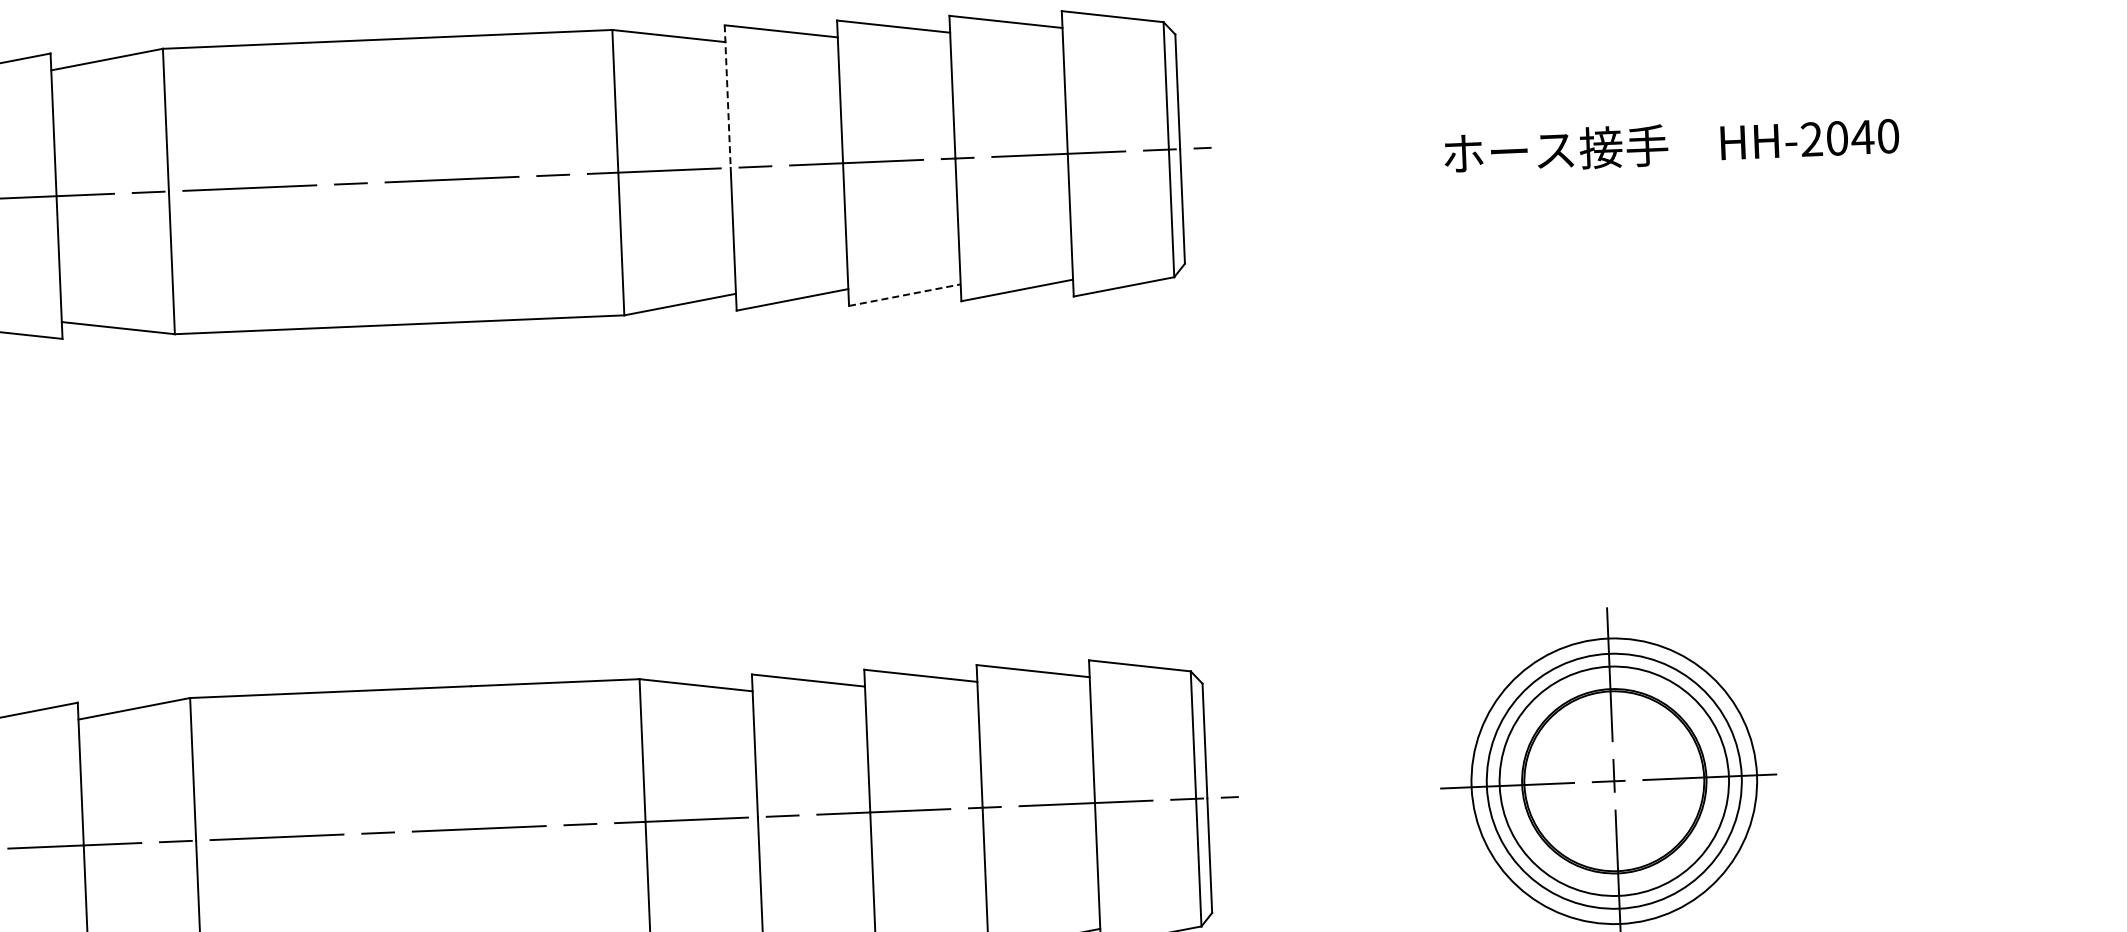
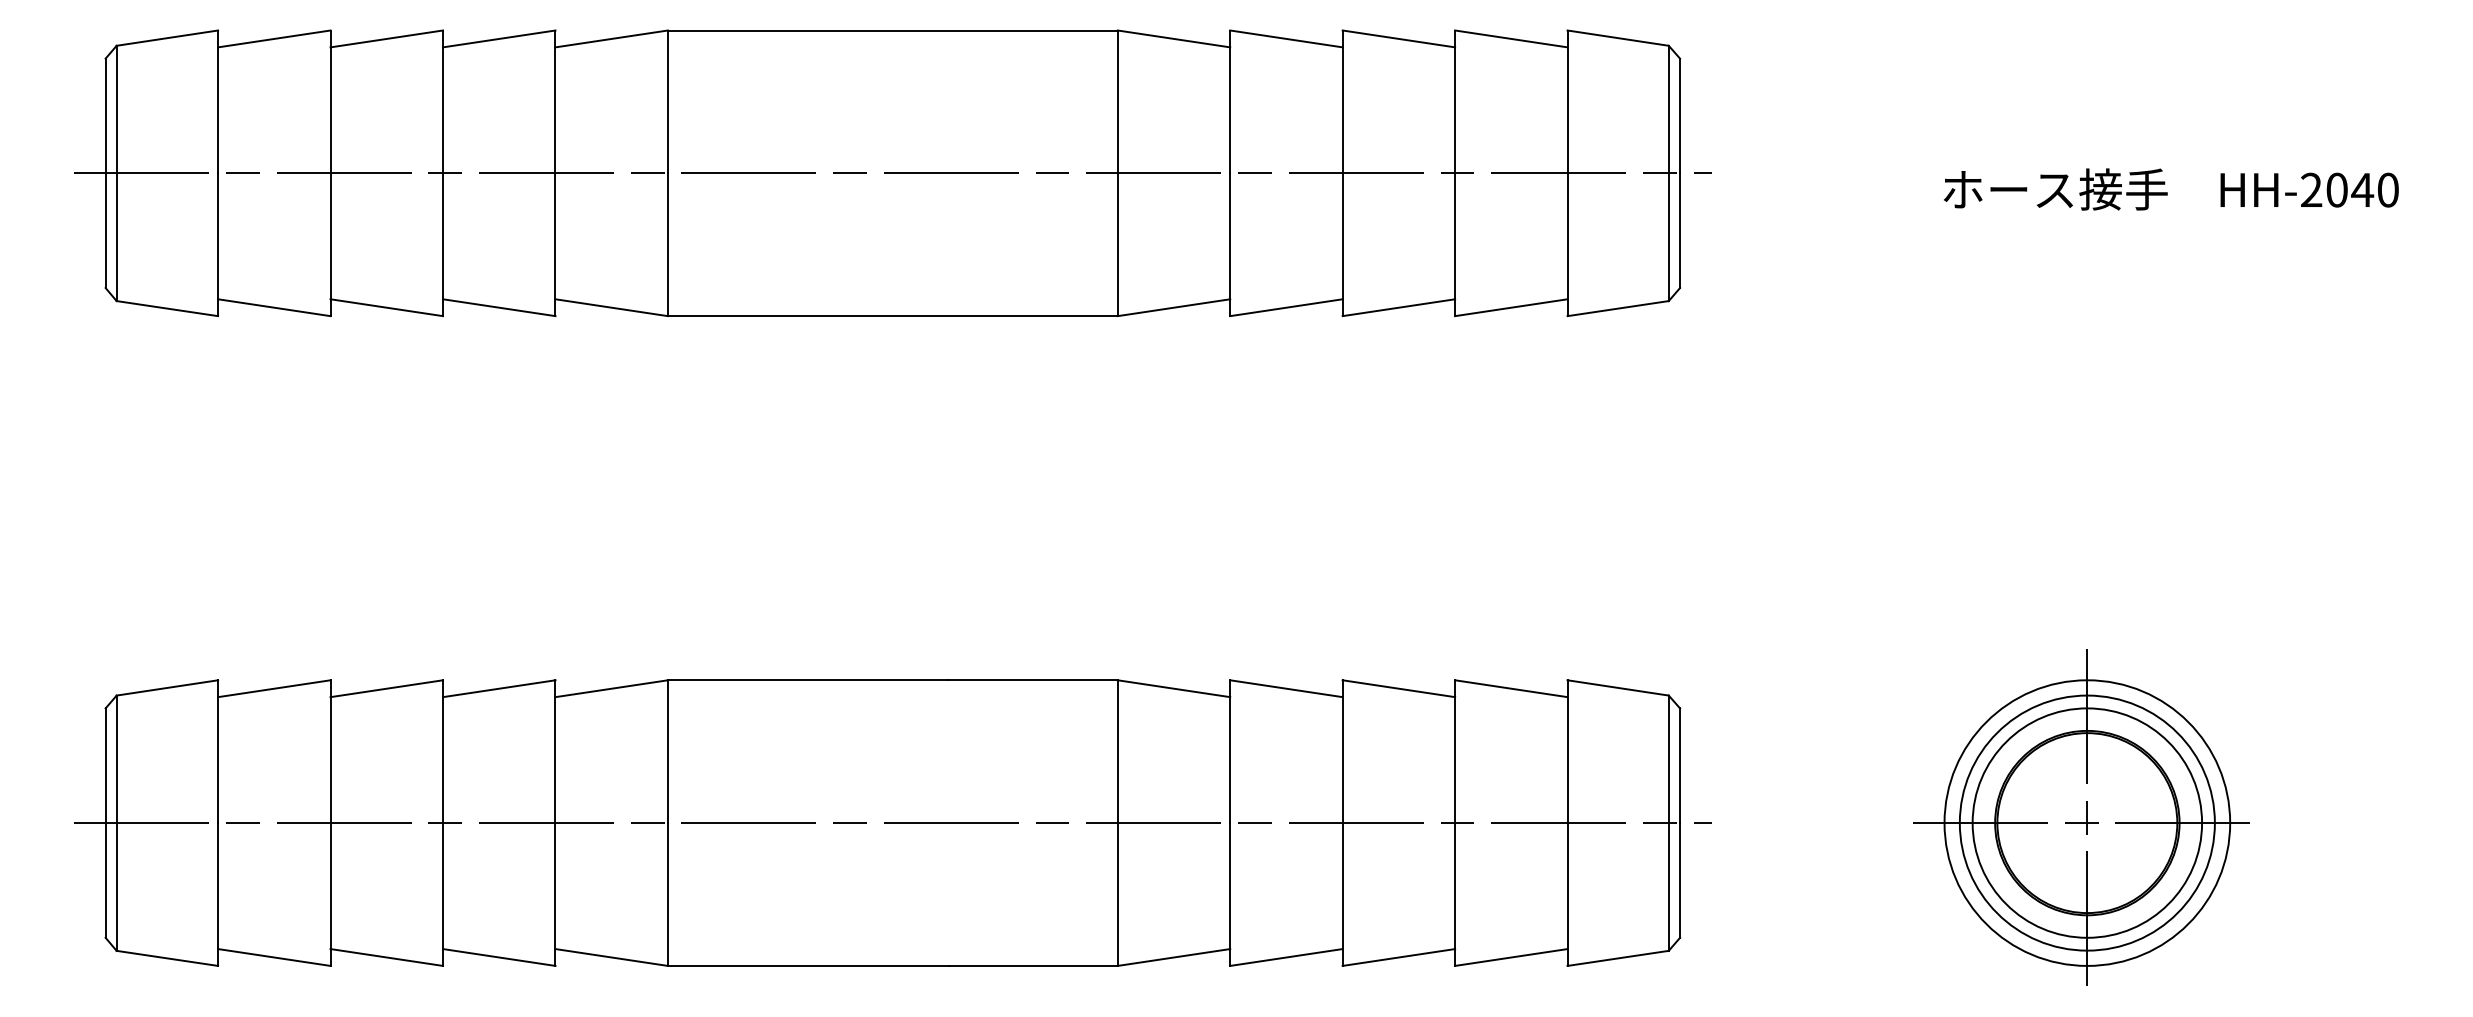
line: (728, 97) -> (1230, 102), dashed -> solid
line: (904, 294) -> (1398, 307), dashed -> solid

